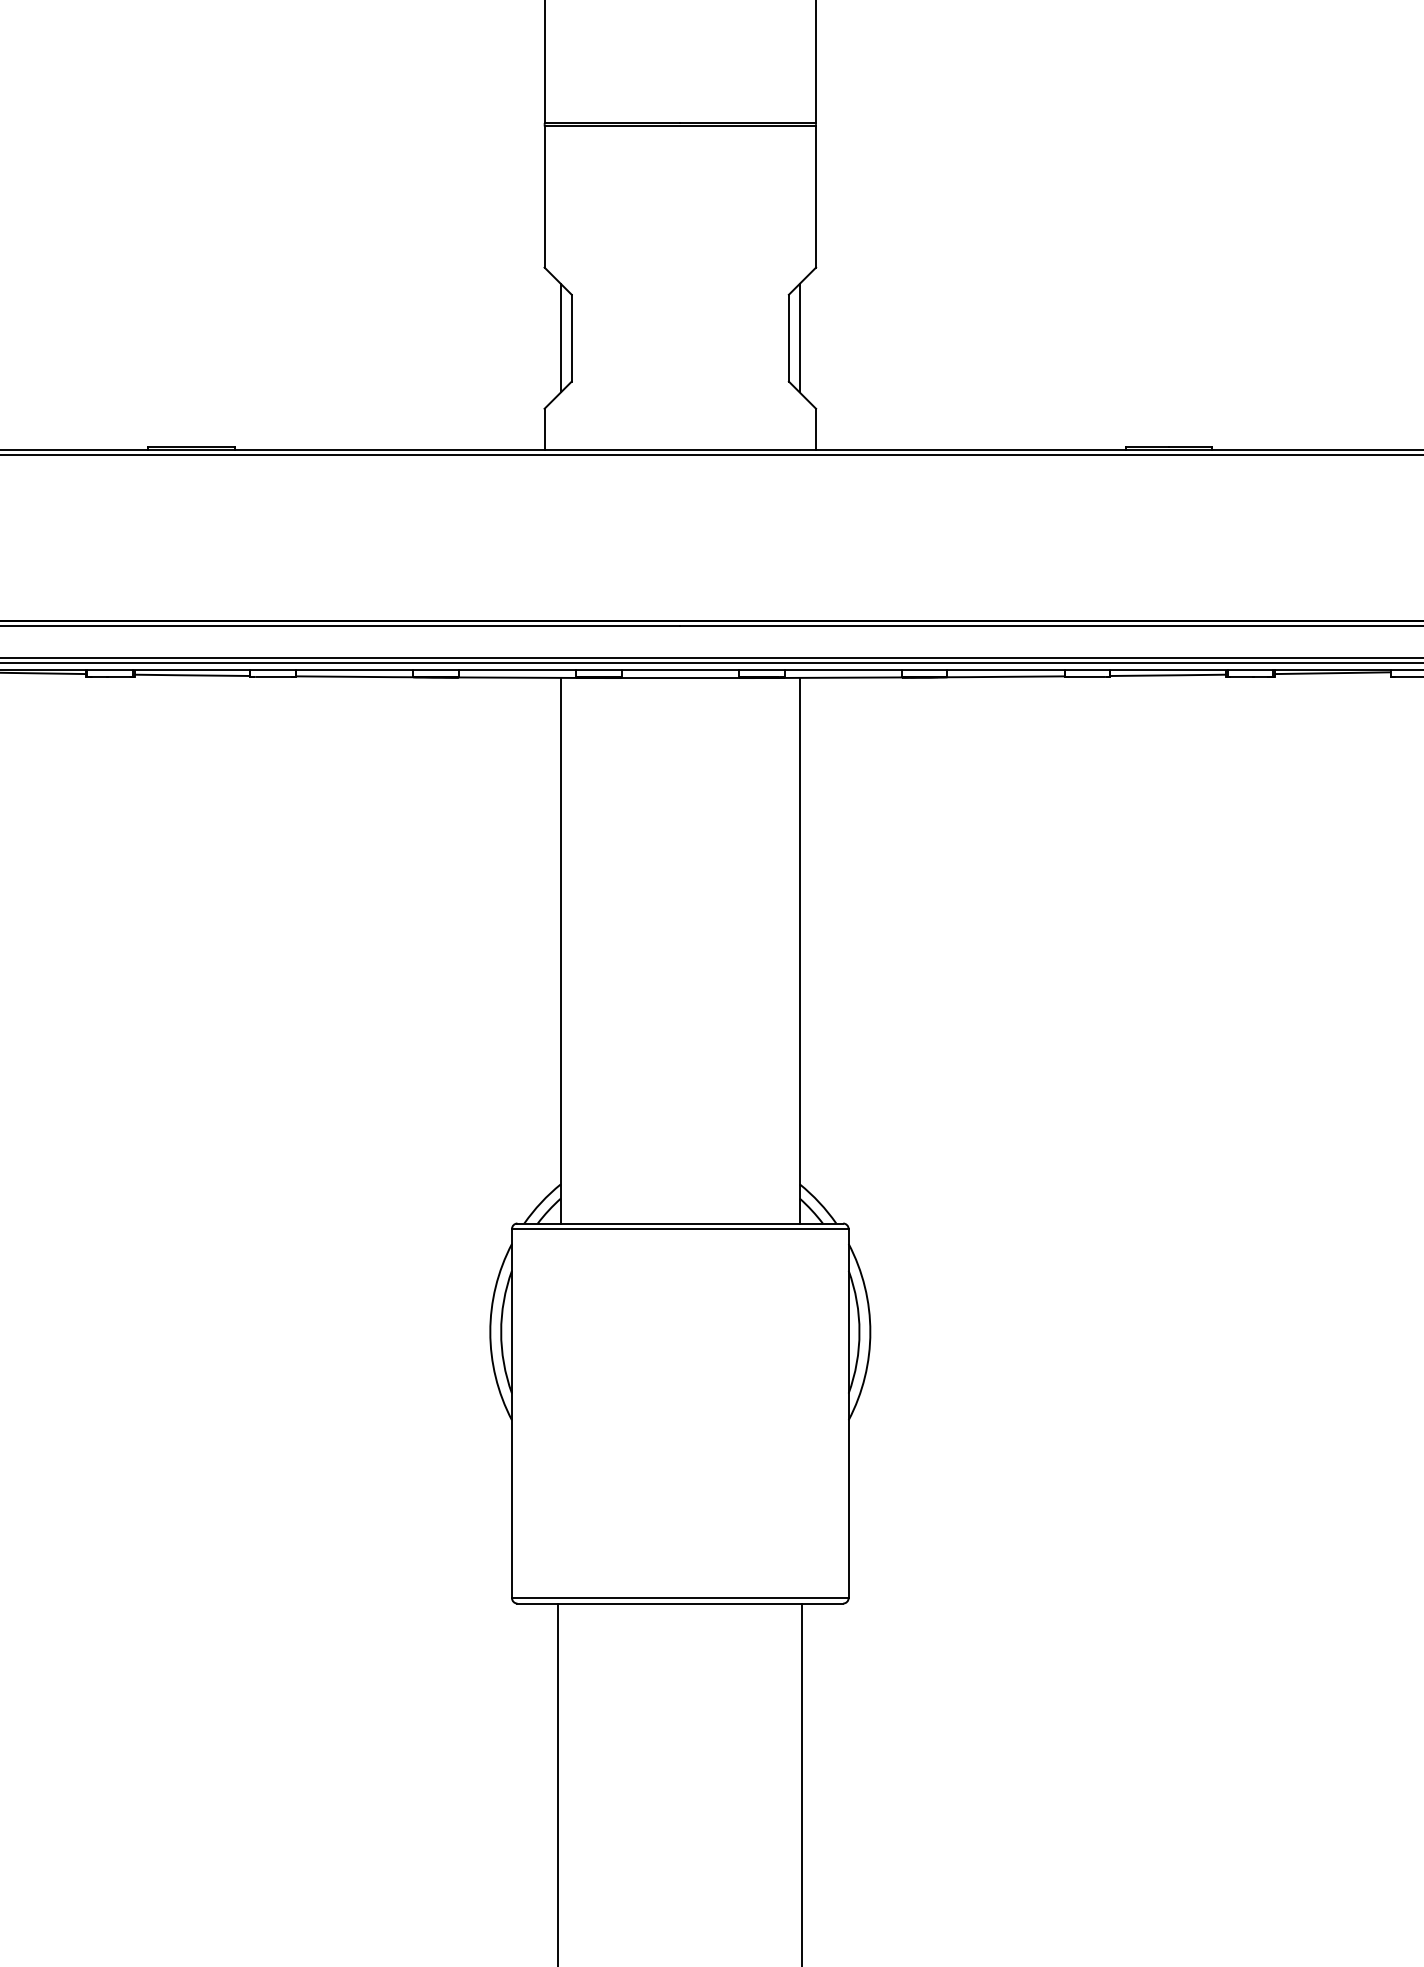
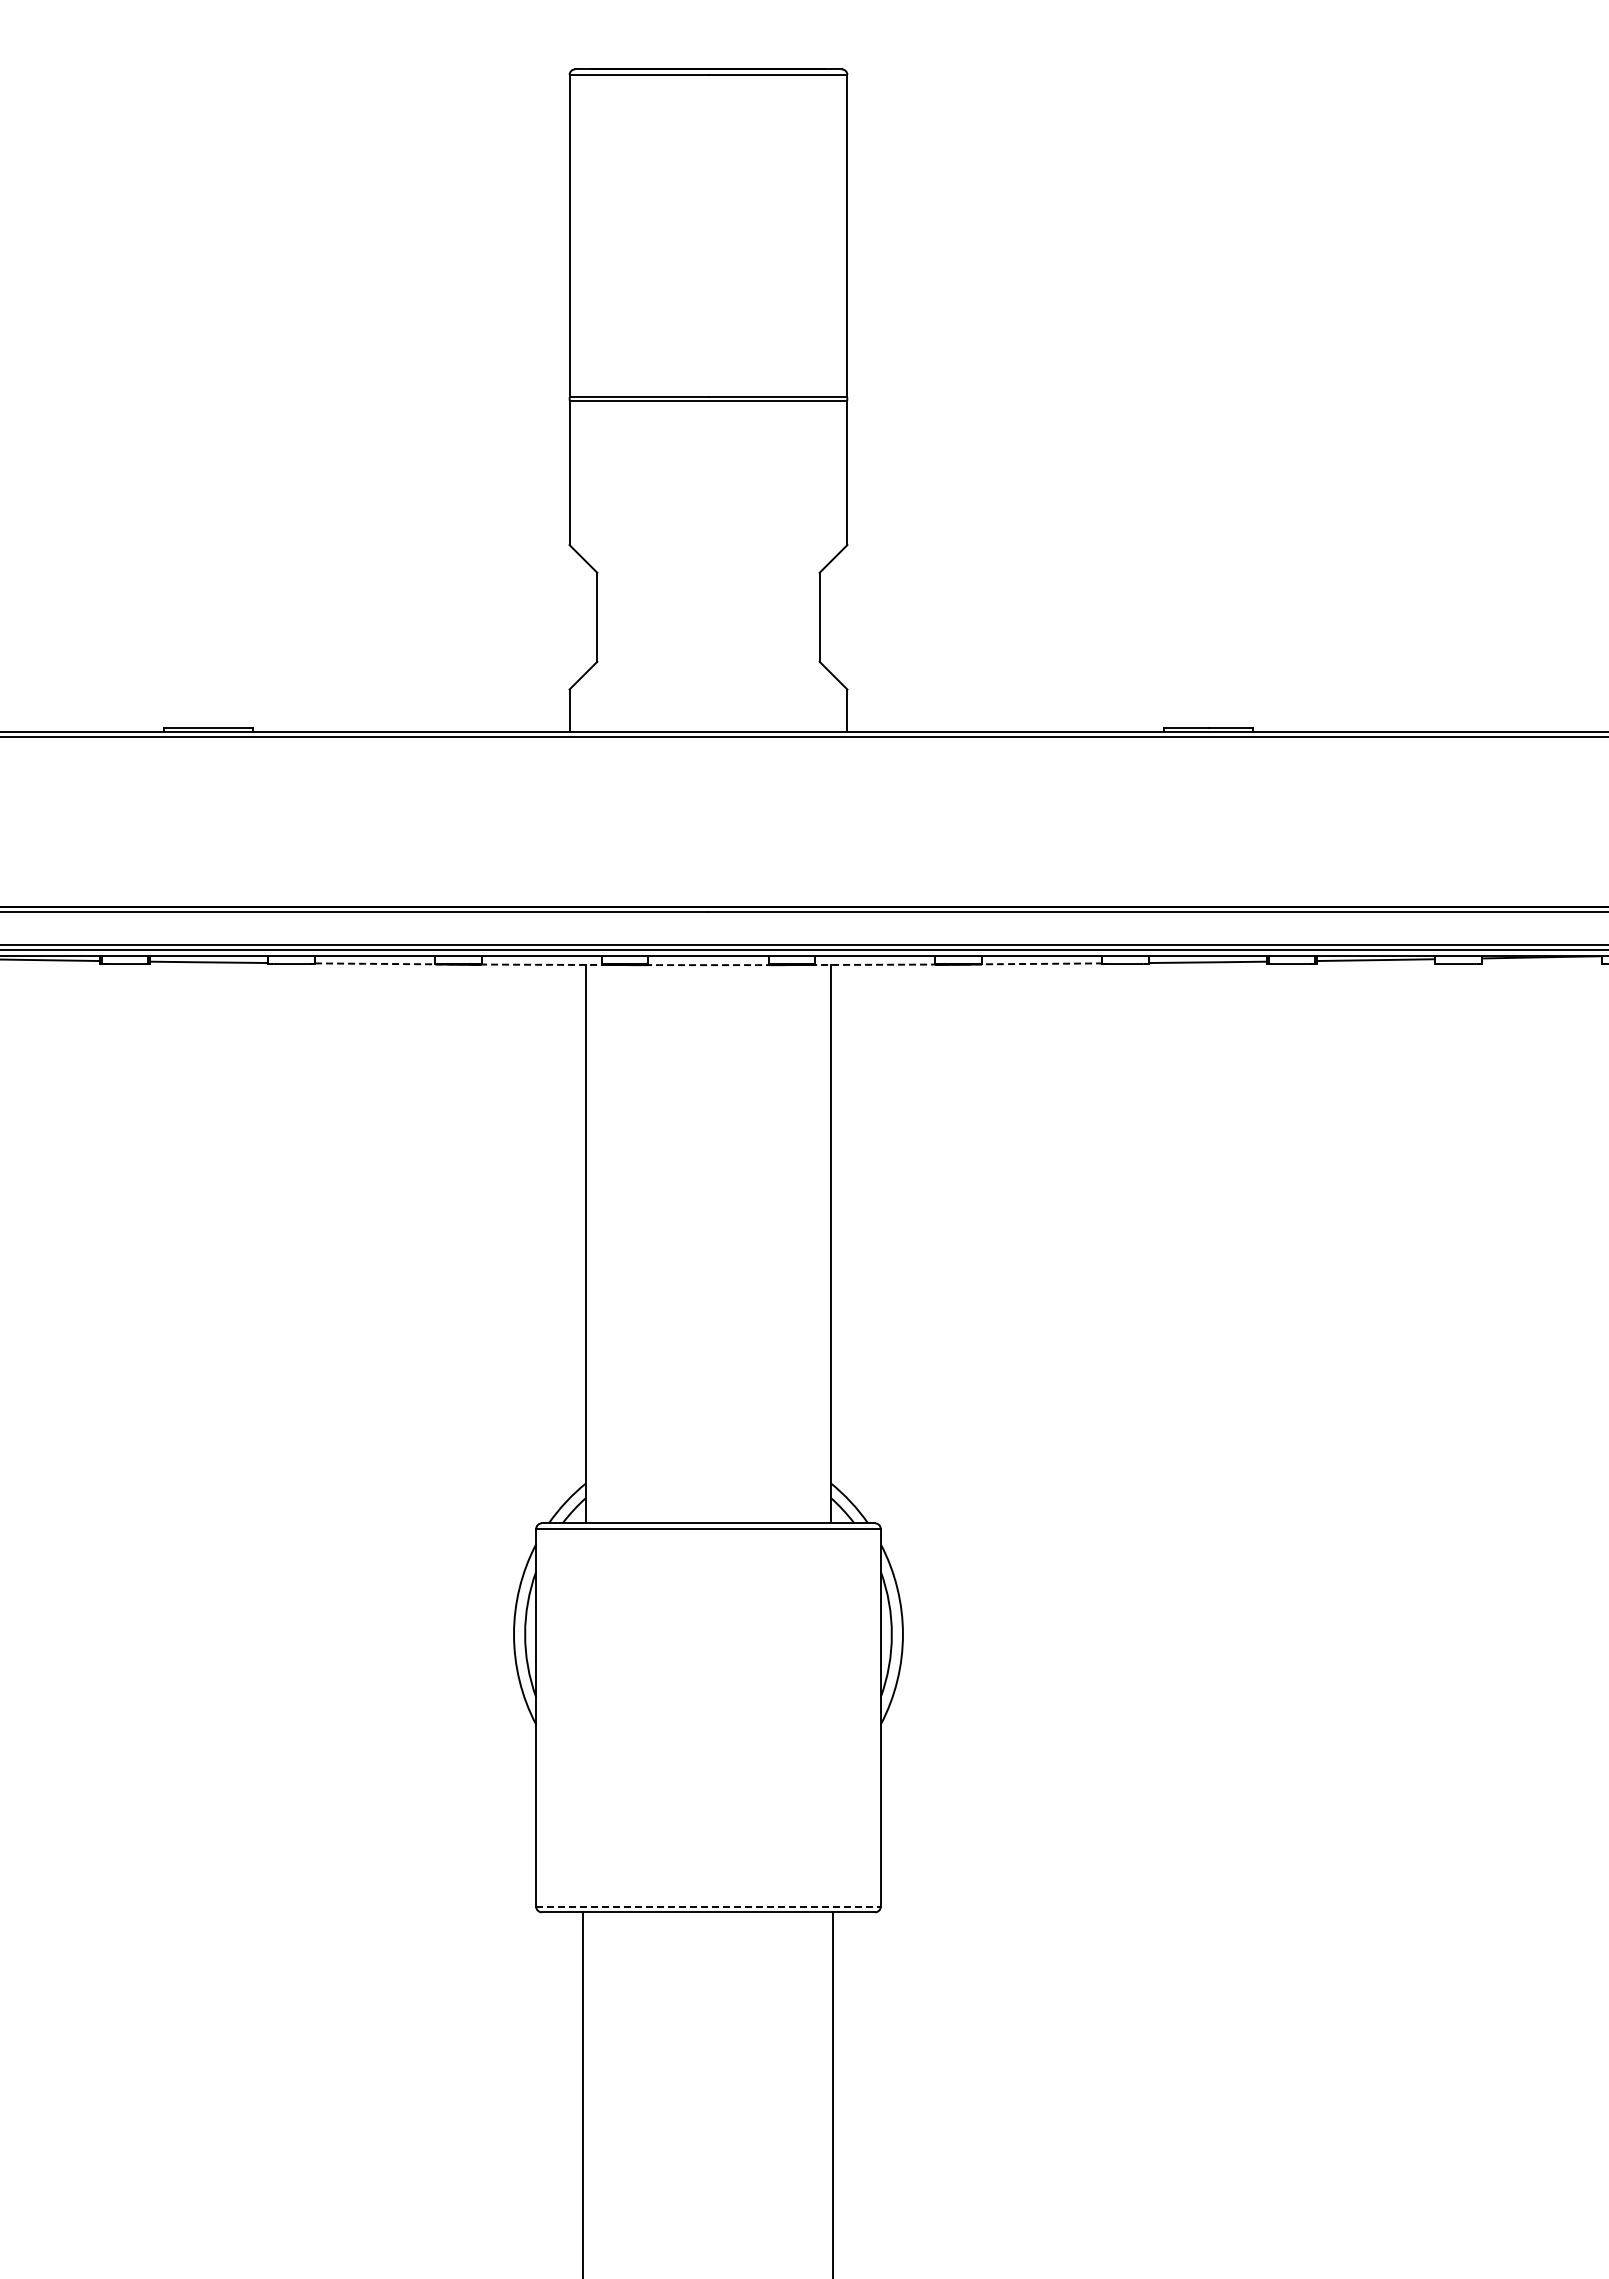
line: (561, 337) -> (586, 616), removed
line: (799, 337) -> (830, 616), removed
arc: (680, 678) -> (708, 965), solid -> dashed
line: (680, 1597) -> (708, 1906), solid -> dashed

